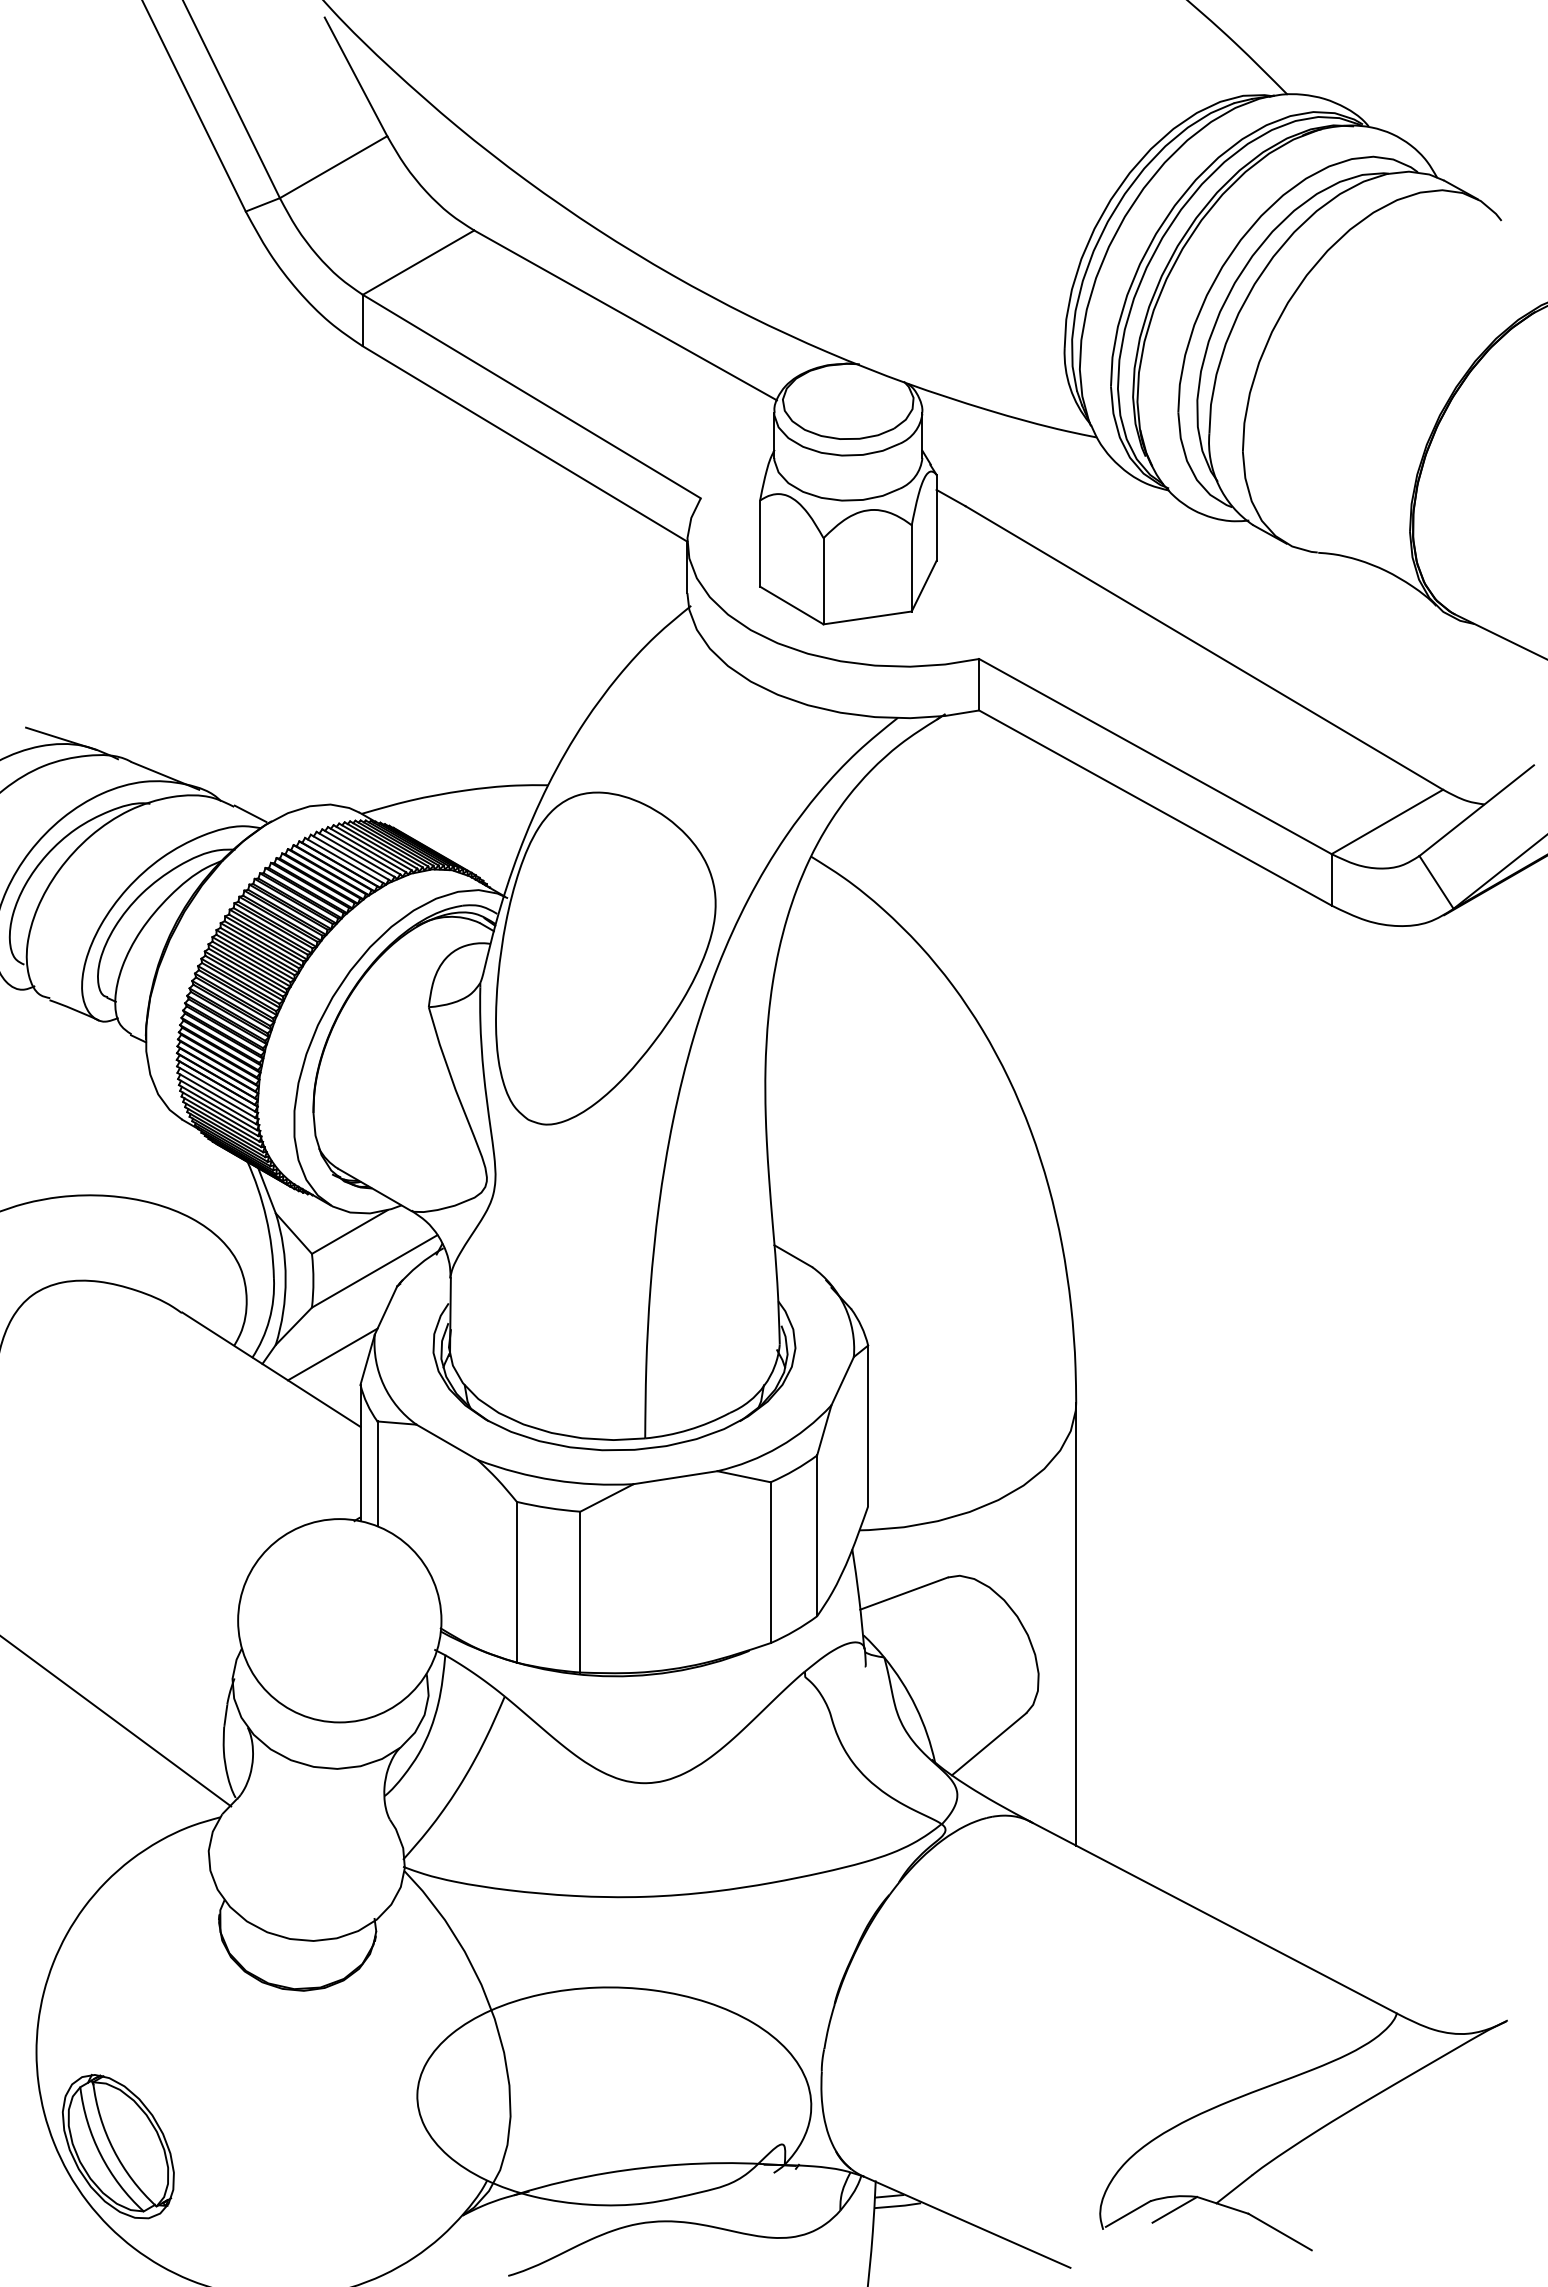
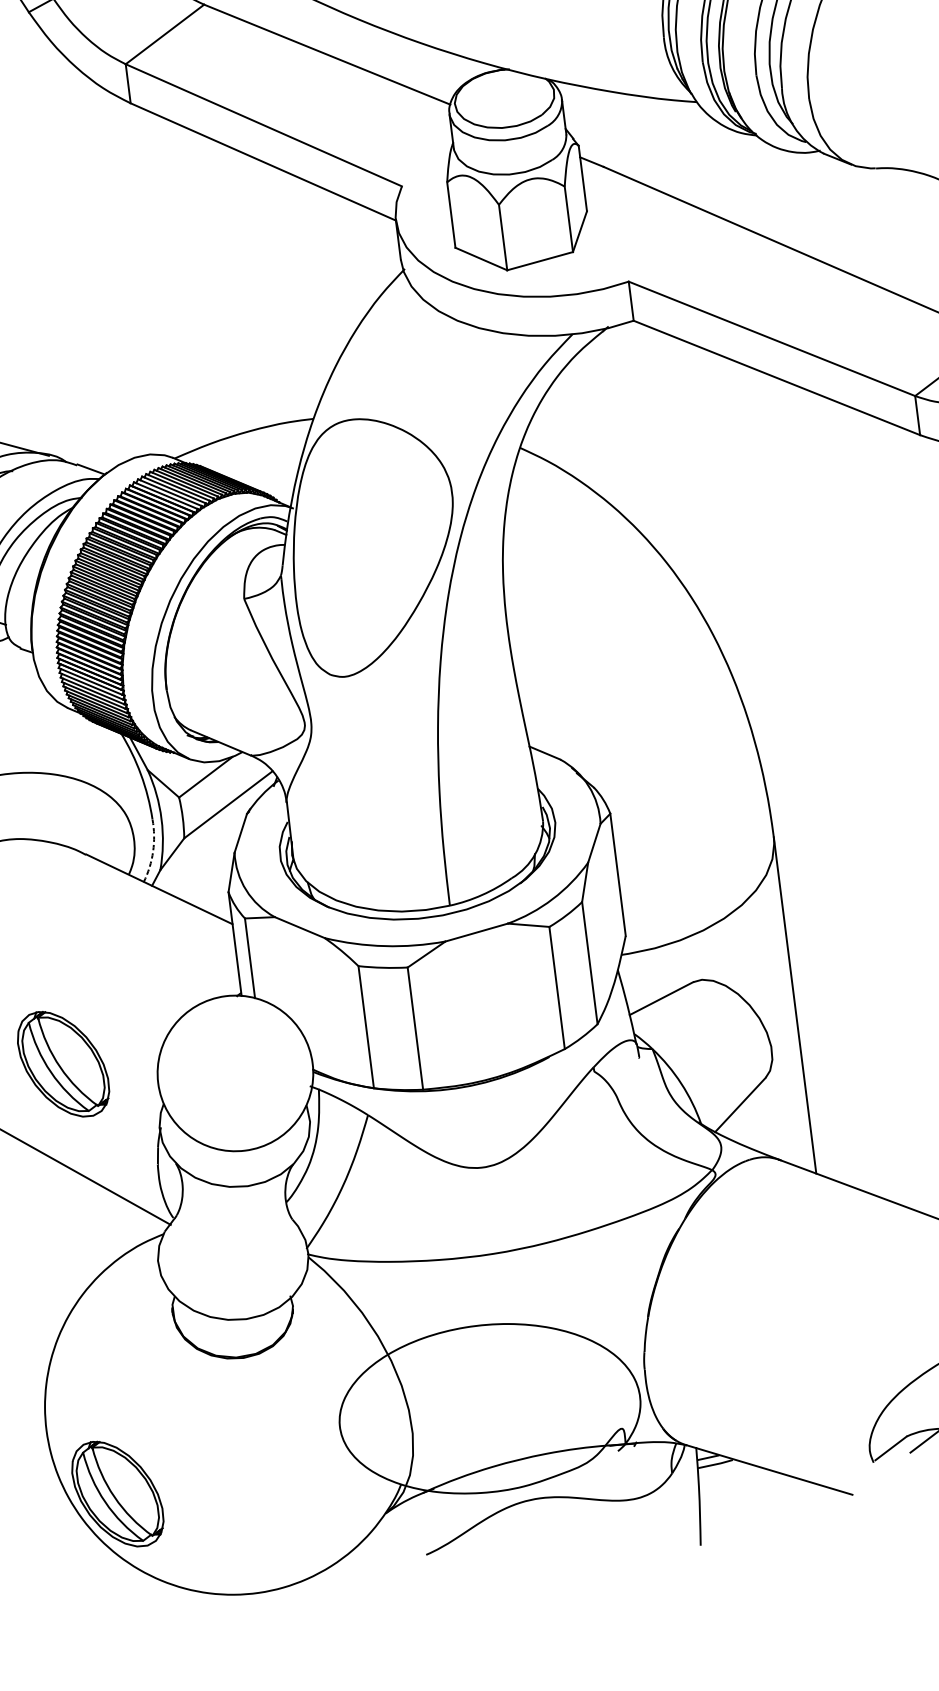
arc: (269, 1319) -> (153, 851), solid -> dashed
line: (332, 1354) -> (204, 871), removed
part: (117, 1580) -> (62, 1064), added

